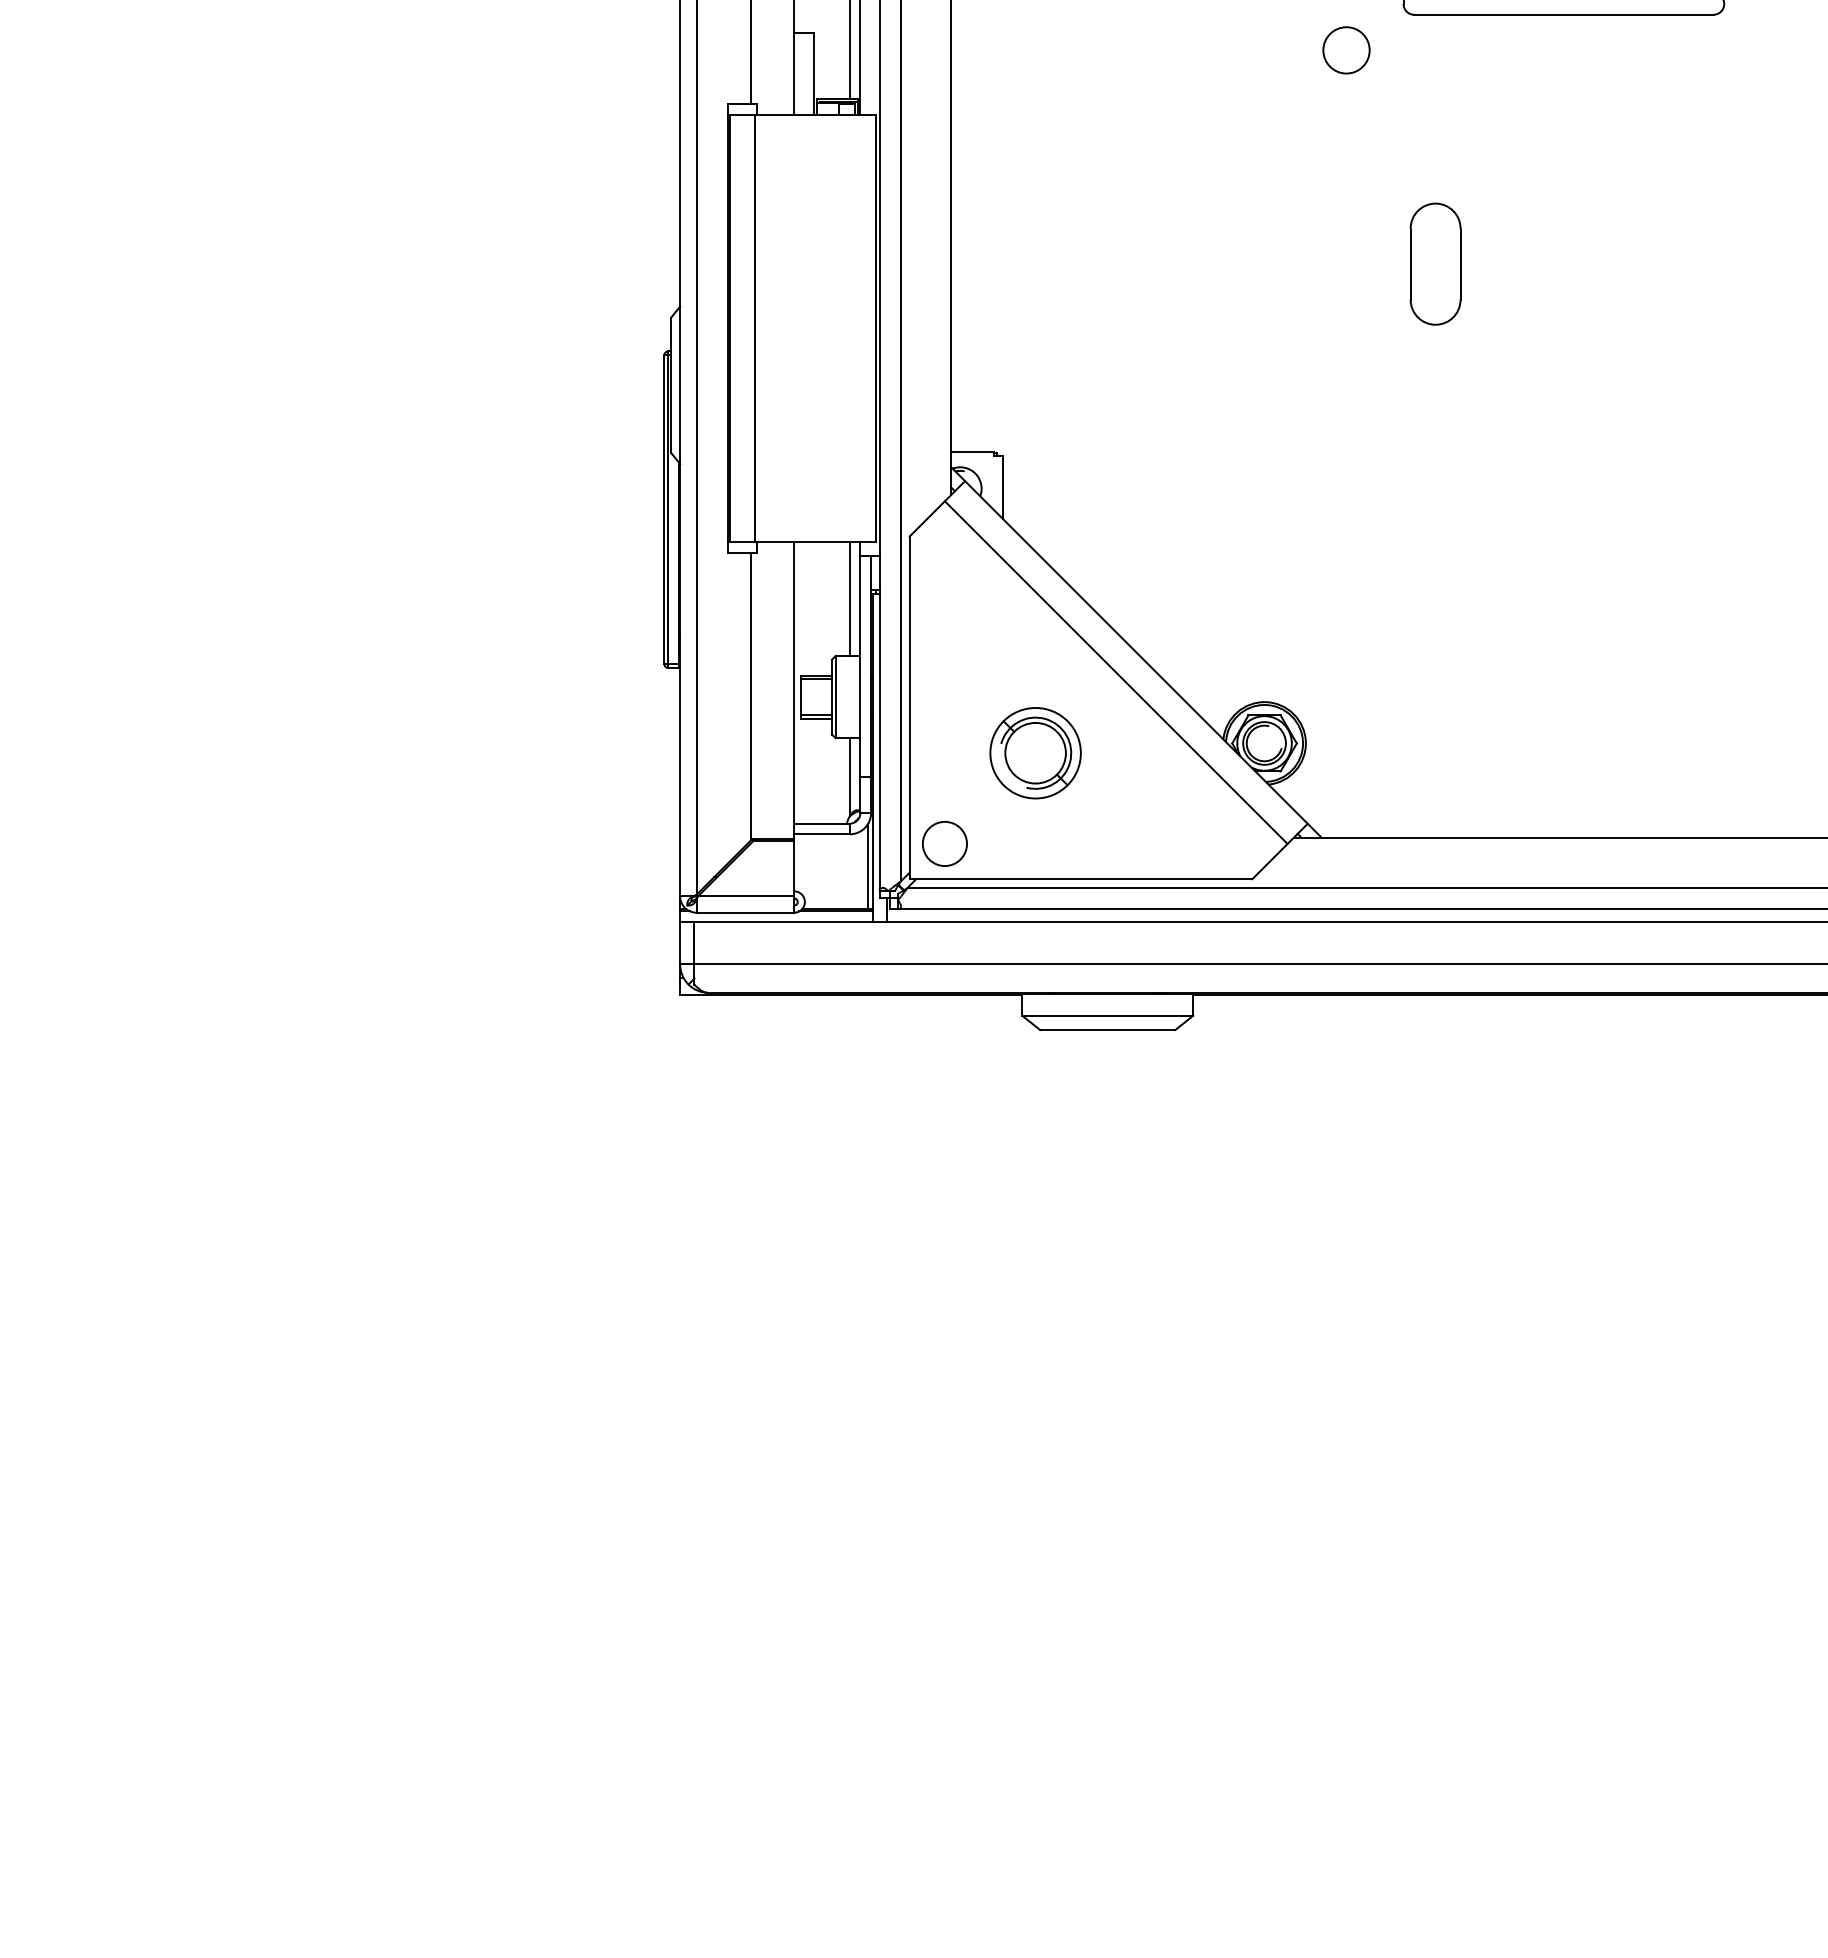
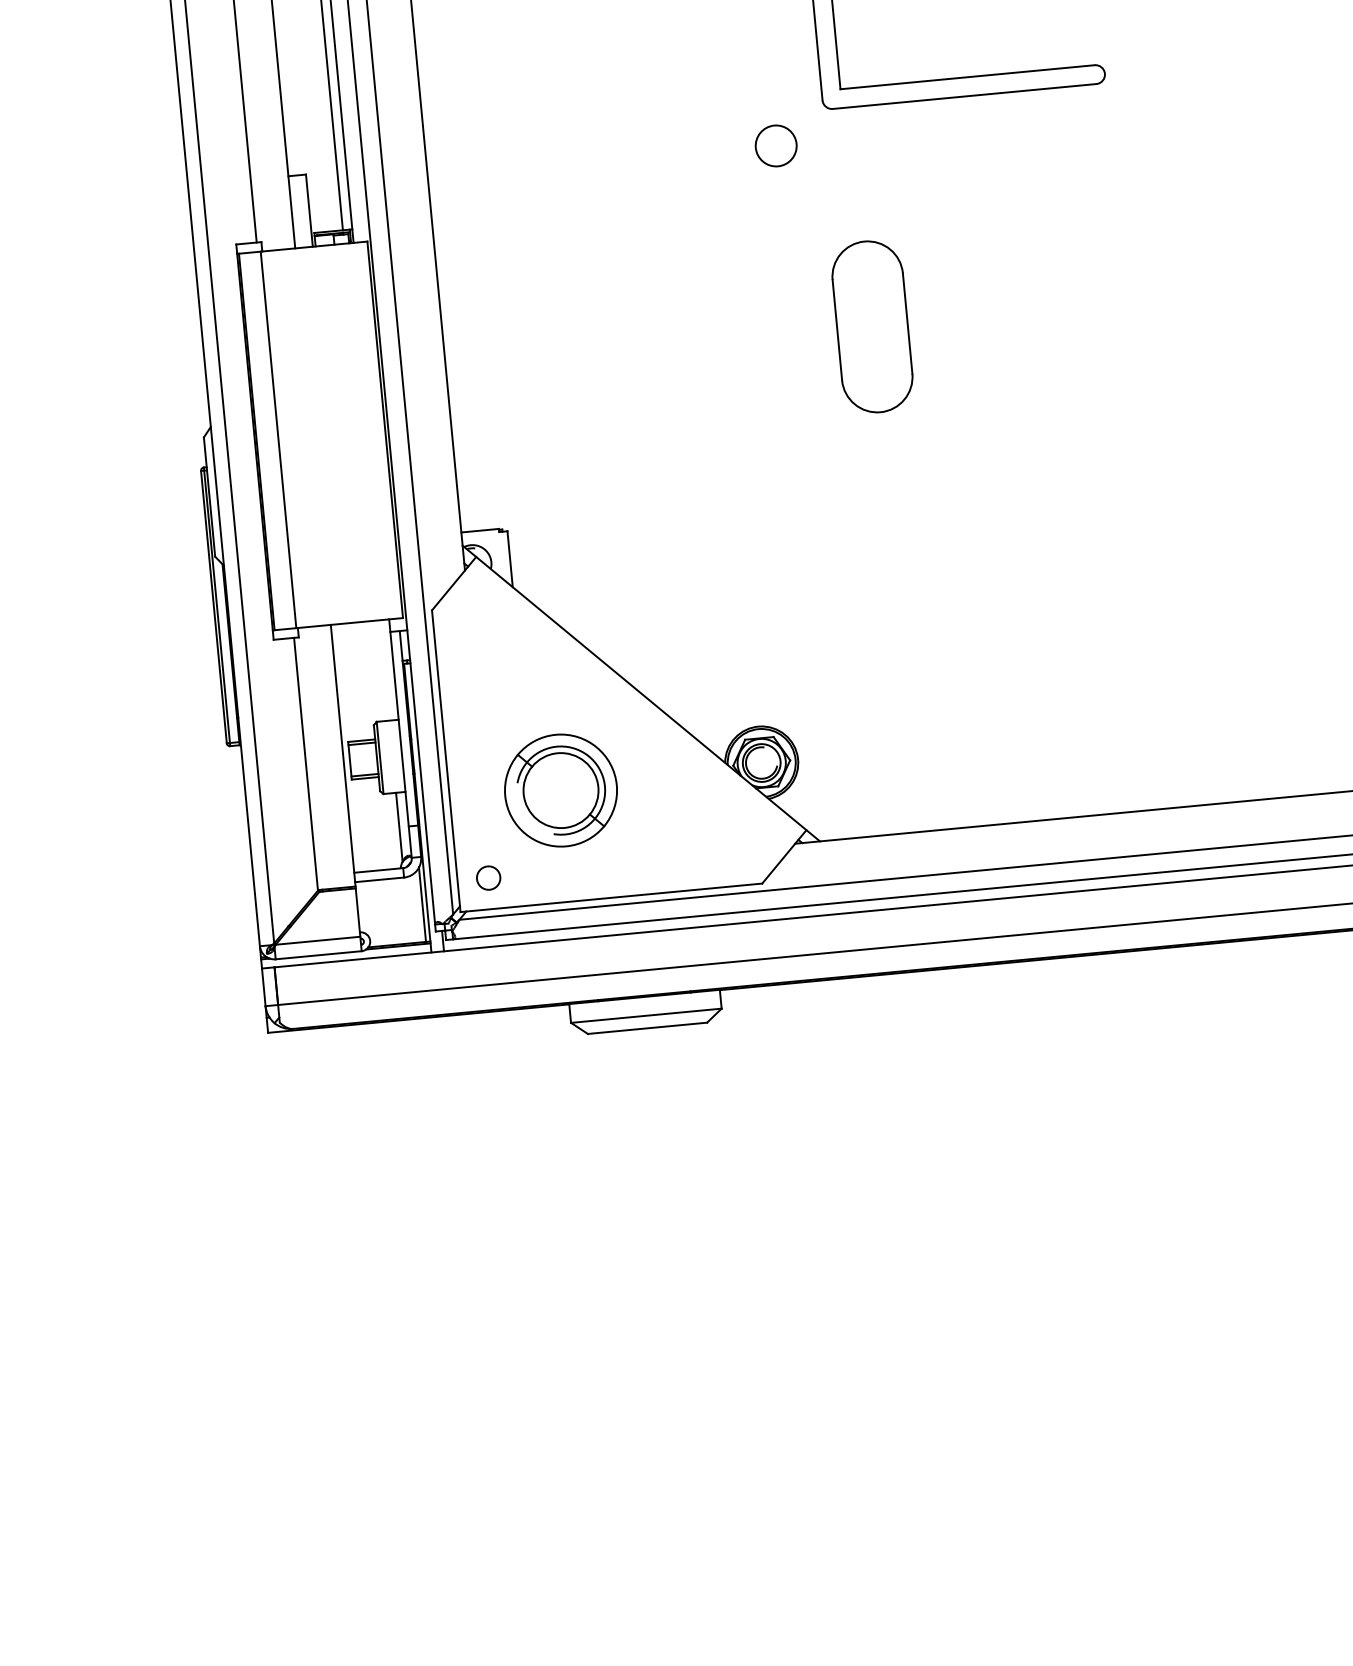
part: (1435, 263) -> (872, 326), size x1.6
line: (849, 599) -> (384, 670), removed
line: (1115, 672) -> (624, 712), removed
part: (1035, 753) -> (560, 790), size x1.4
circle: (944, 843) -> (488, 877), size x0.6

